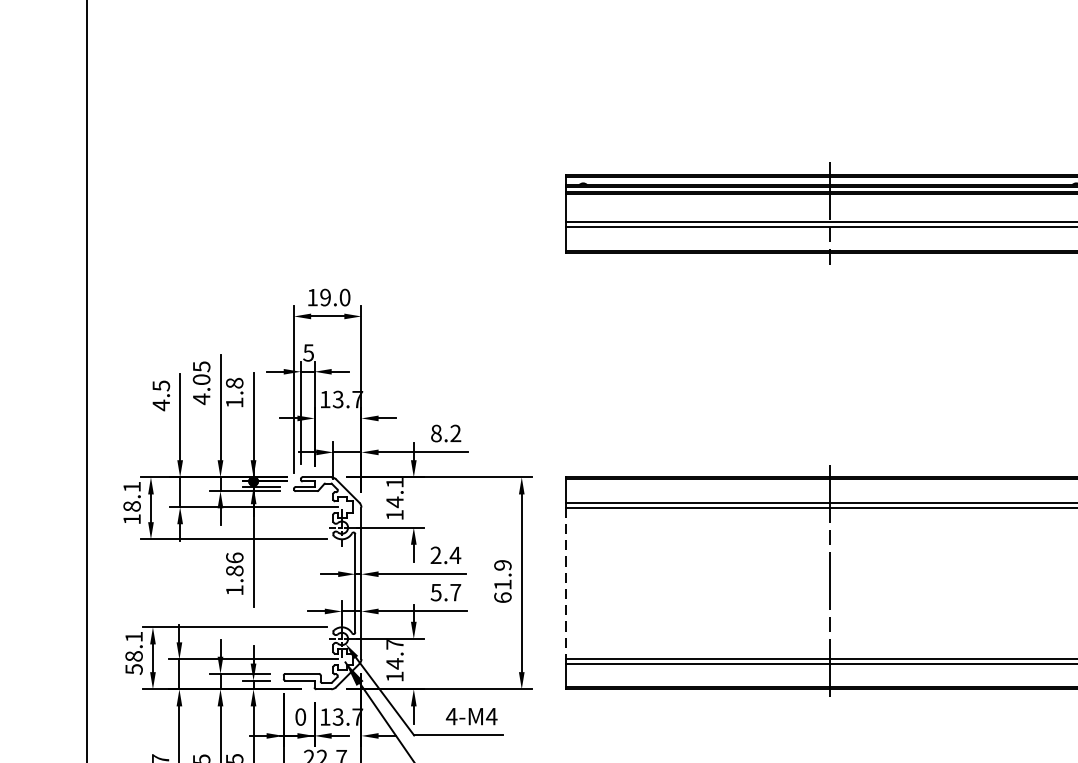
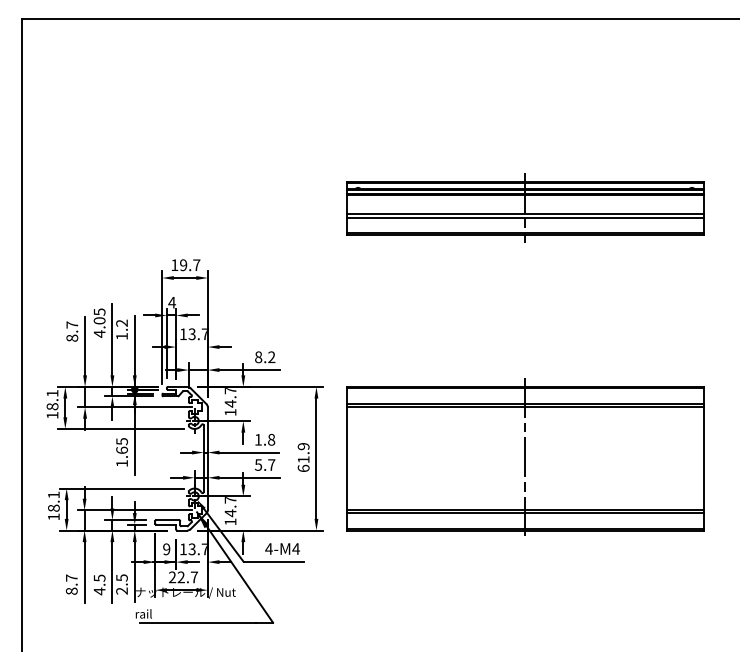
text: (344, 297) -> (196, 265), 19.0 -> 19.7
text: (307, 352) -> (171, 302), 5 -> 4
text: (233, 382) -> (121, 322), 1.8 -> 1.2
text: (161, 395) -> (72, 331), 4.5 -> 8.7
text: (394, 484) -> (230, 391), 14.1 -> 14.7
text: (445, 554) -> (264, 439), 2.4 -> 1.8
text: (233, 563) -> (121, 445), 1.86 -> 1.65
line: (566, 584) -> (346, 459), dashed -> solid
text: (133, 668) -> (53, 516), 58.1 -> 18.1
text: (300, 717) -> (166, 549), 0 -> 9

